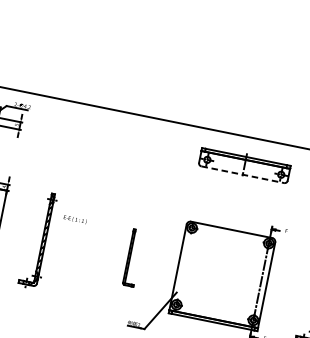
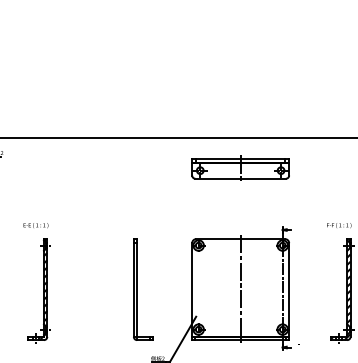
line: (243, 174) -> (241, 178), dashed -> solid
text: (74, 219) -> (35, 225), moved
part: (133, 258) -> (143, 289), size x1.67
line: (222, 275) -> (240, 289), added

